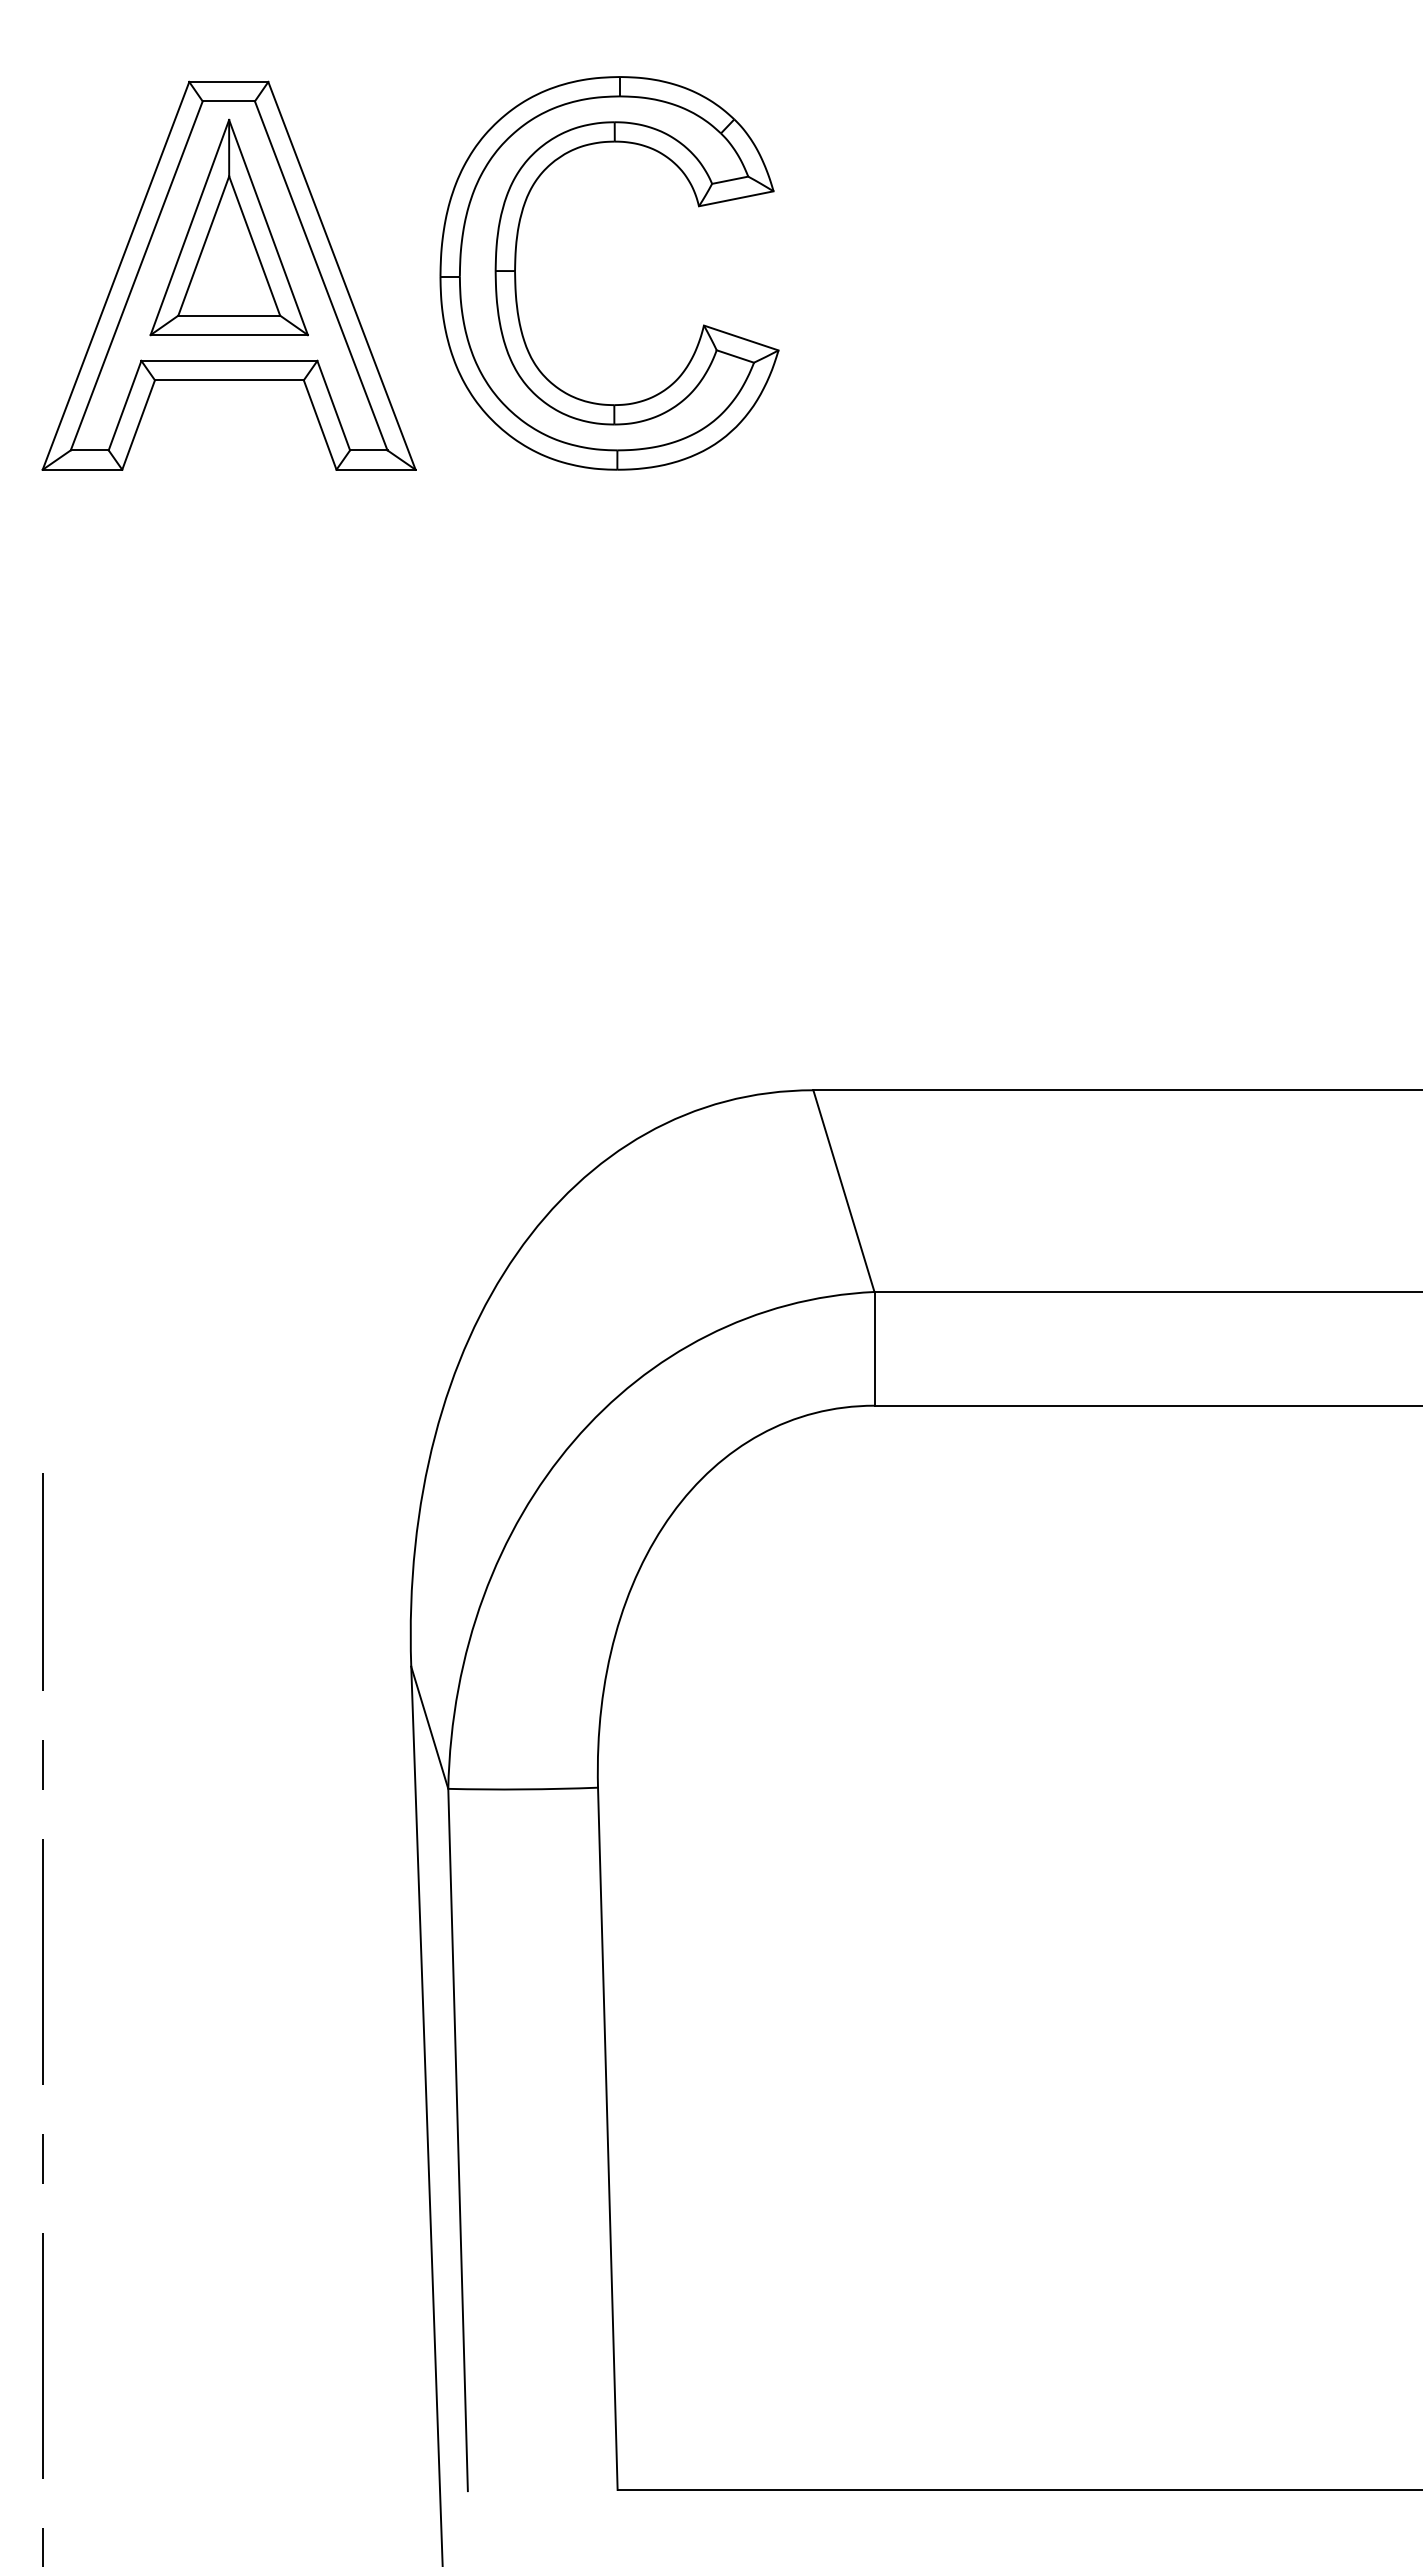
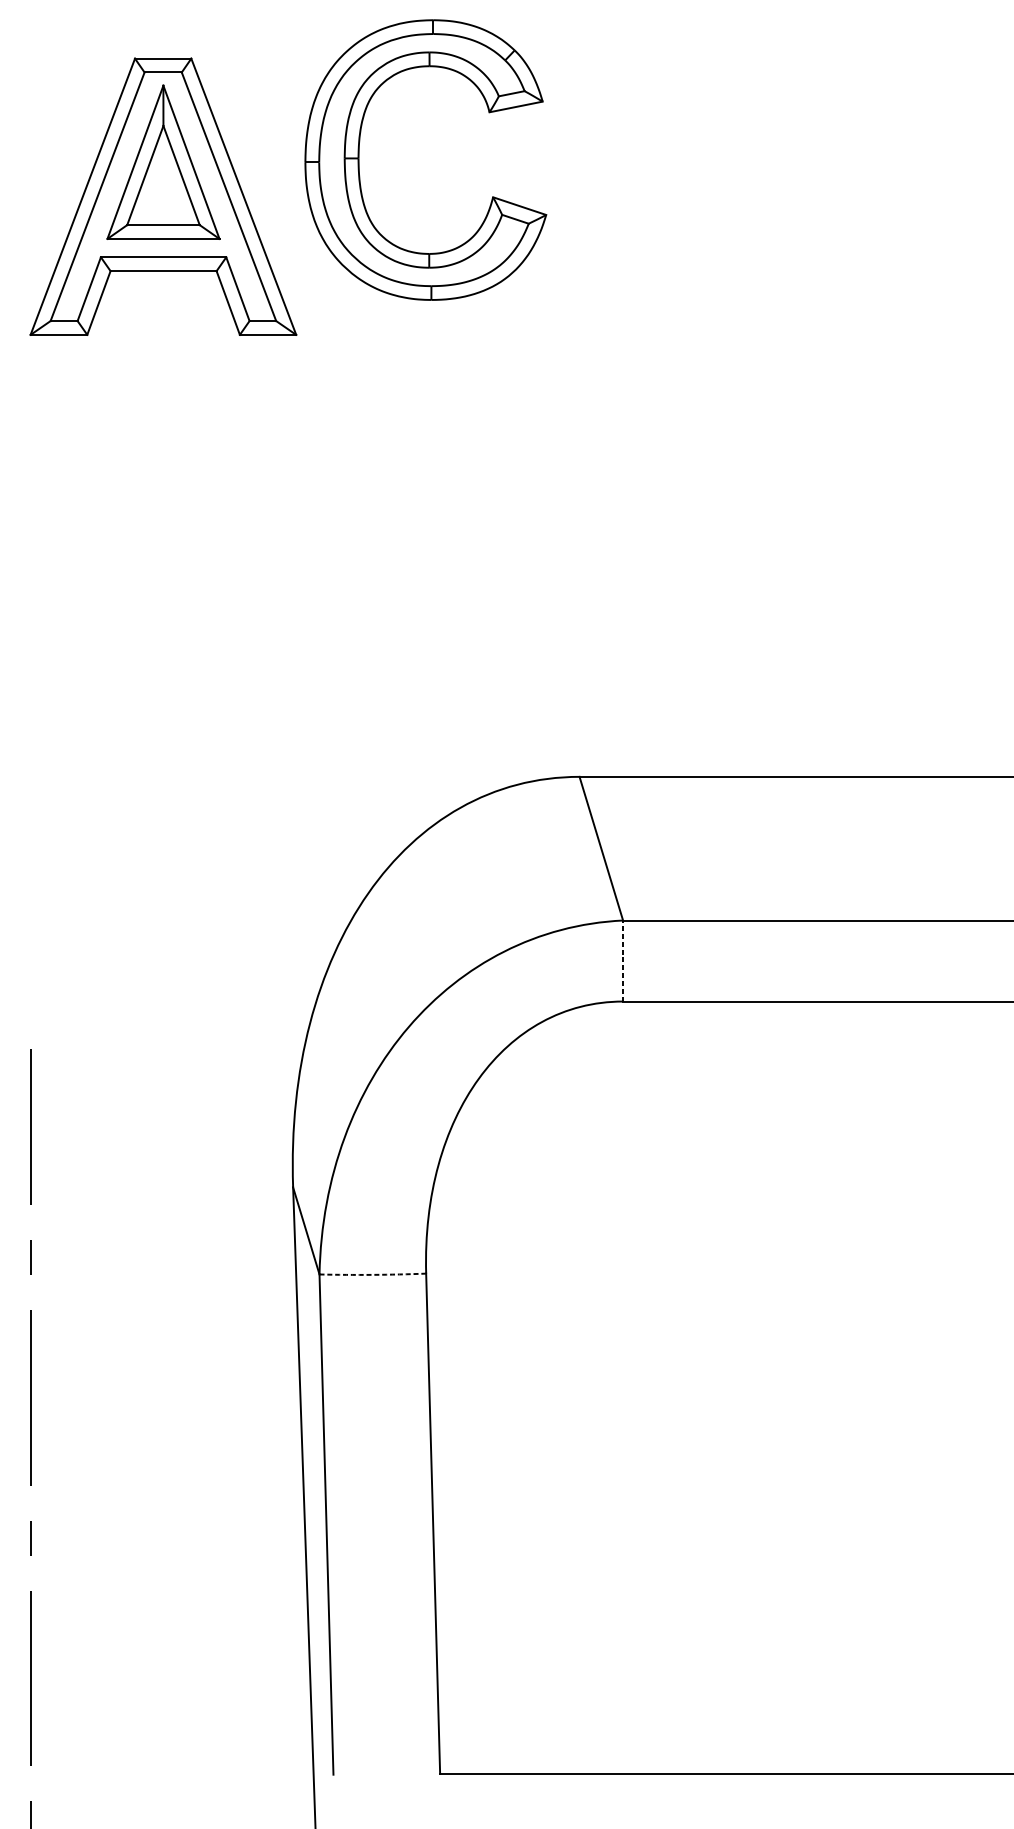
part: (516, 276) -> (359, 162), moved
line: (874, 1348) -> (623, 960), solid -> dashed
arc: (523, 1789) -> (373, 1274), solid -> dashed

